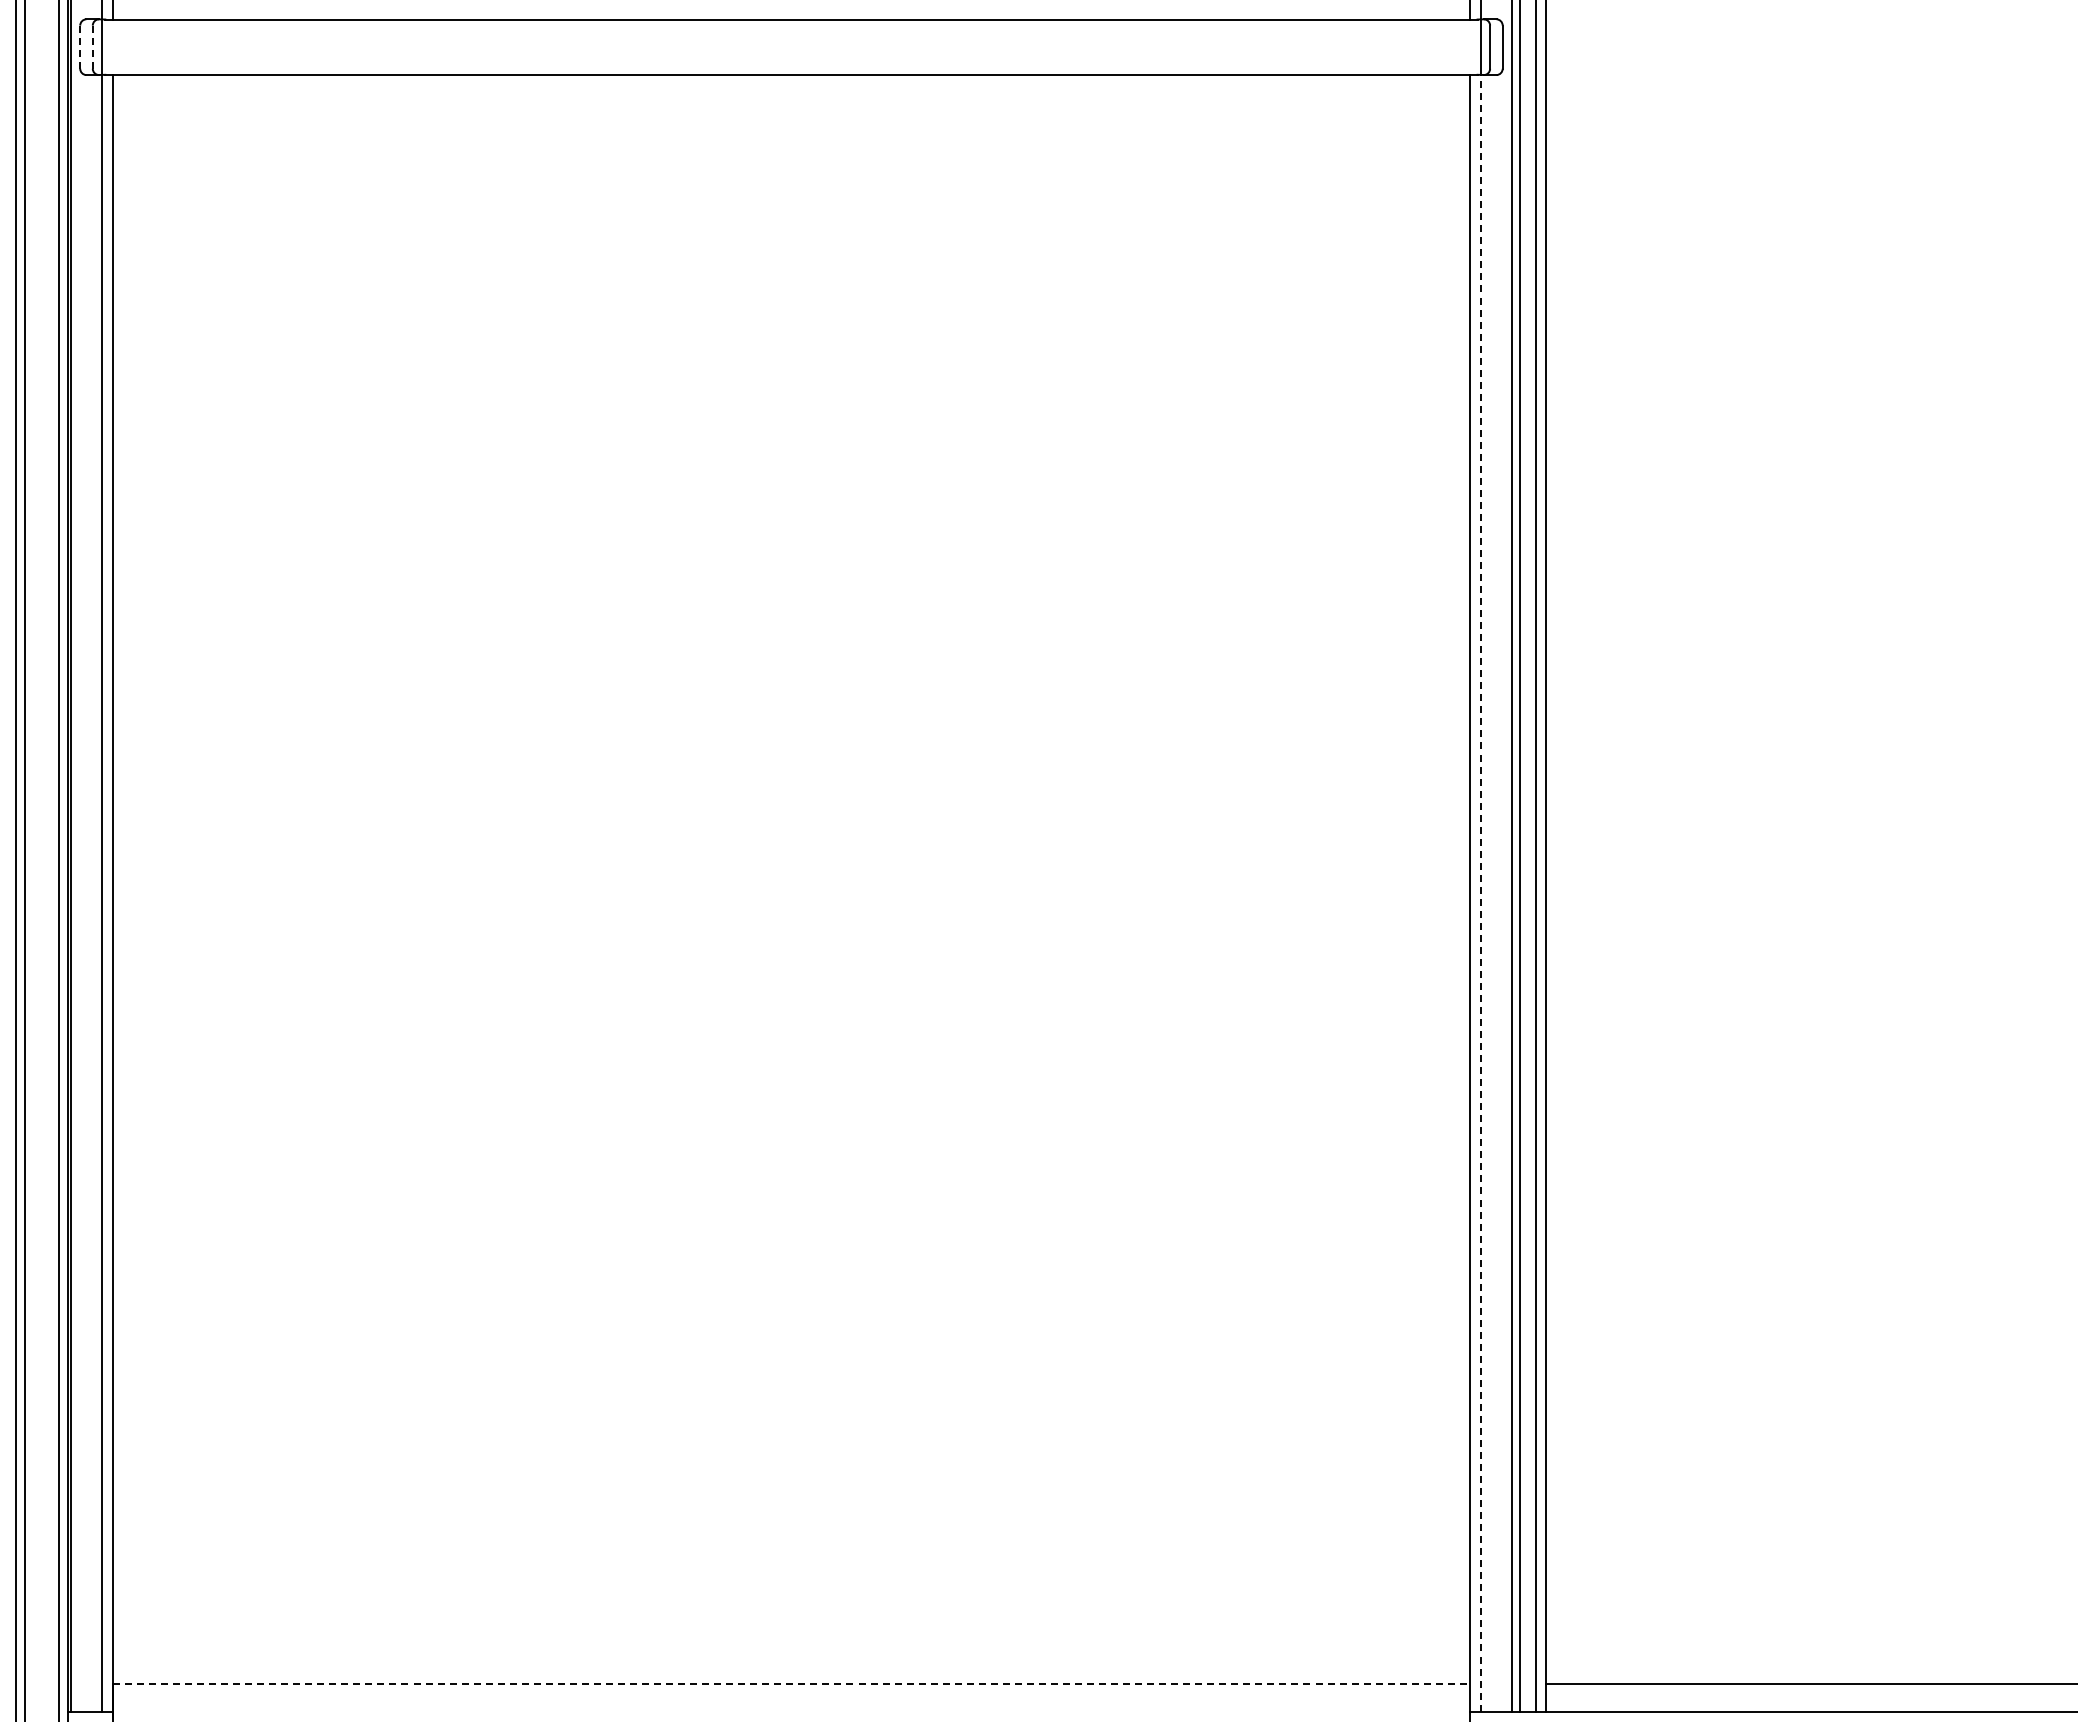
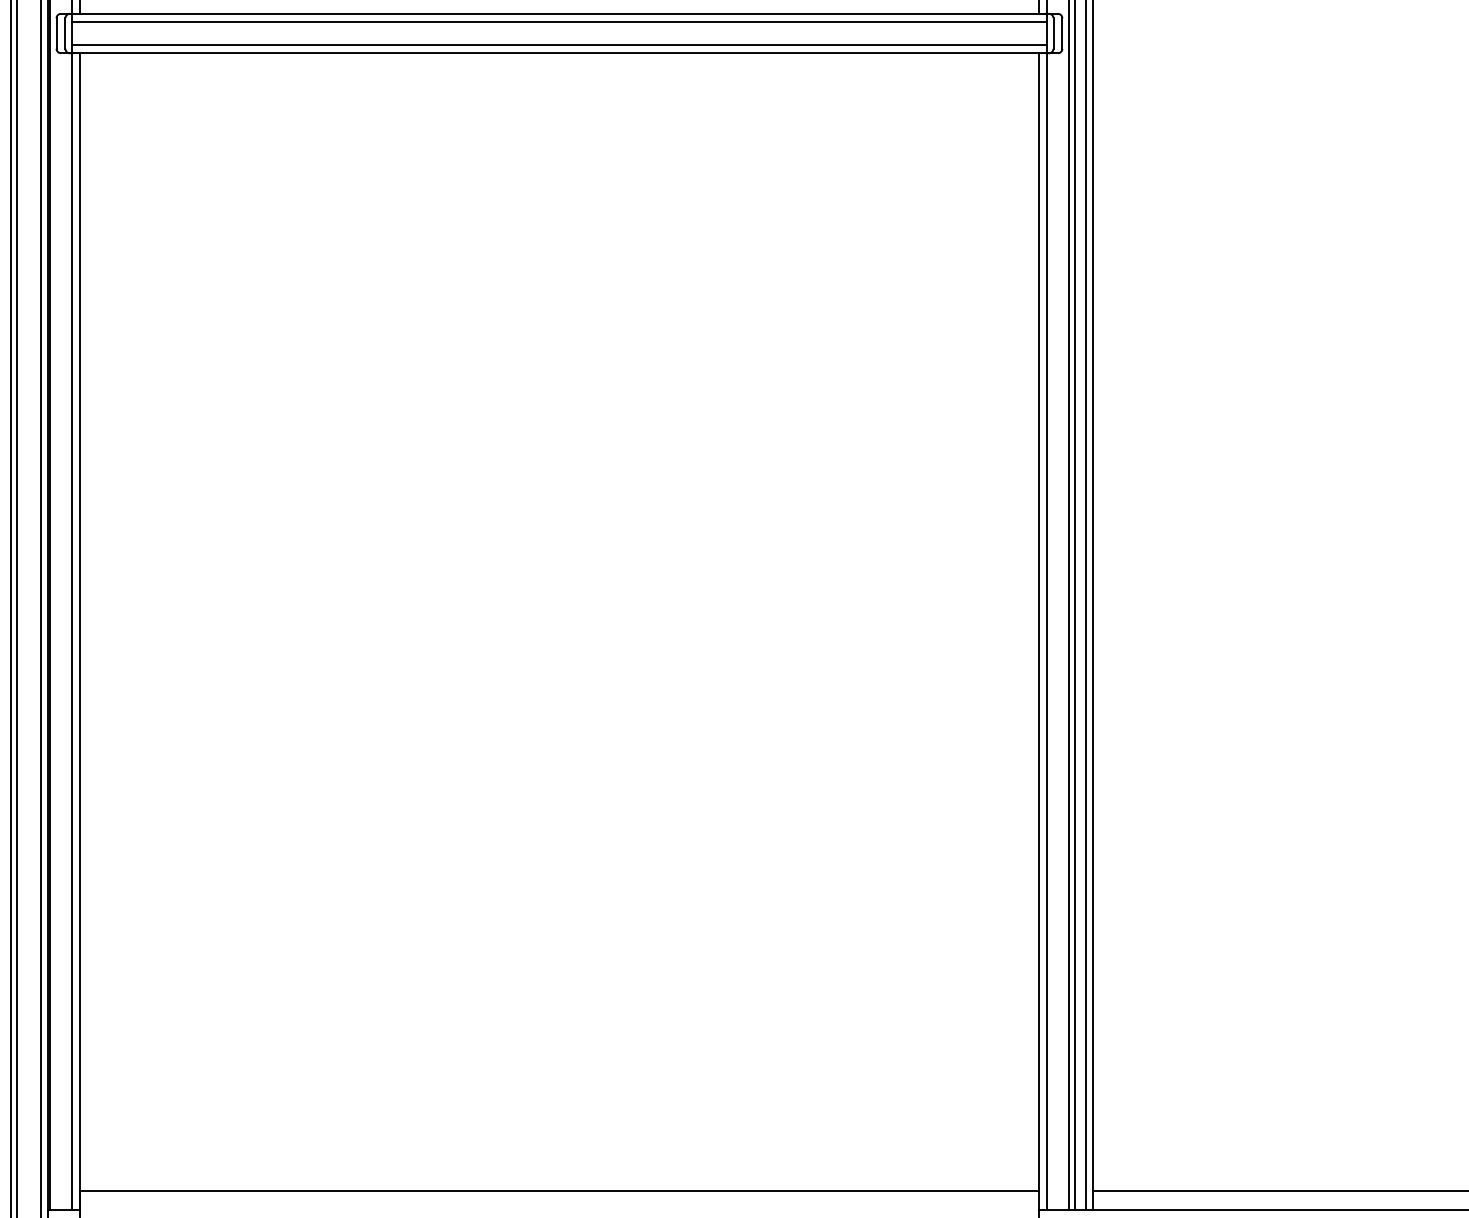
line: (791, 30) -> (559, 21), added
line: (80, 47) -> (56, 33), dashed -> solid
line: (92, 47) -> (65, 33), dashed -> solid
line: (791, 63) -> (559, 45), added
line: (1481, 892) -> (1047, 631), dashed -> solid
line: (791, 1683) -> (559, 1190), dashed -> solid

